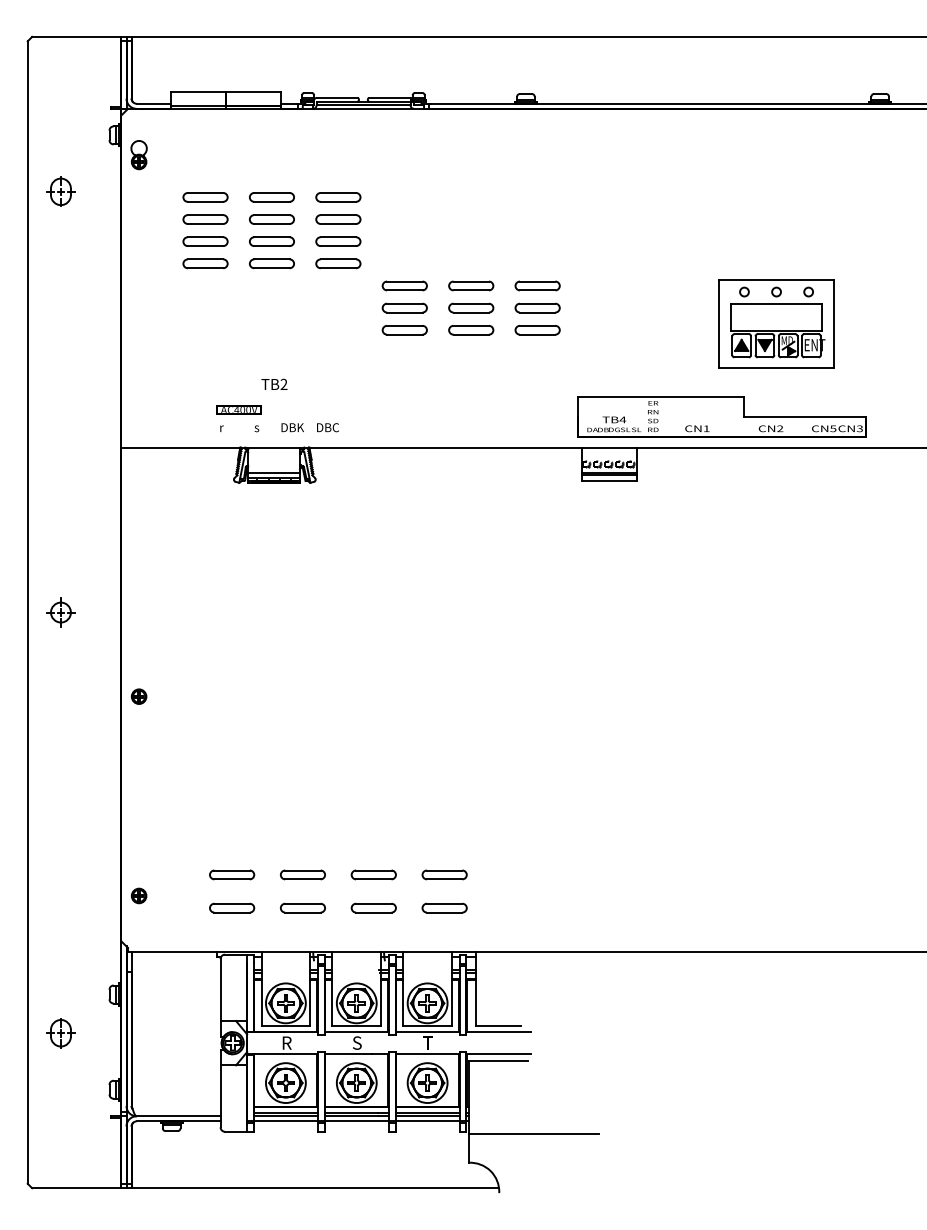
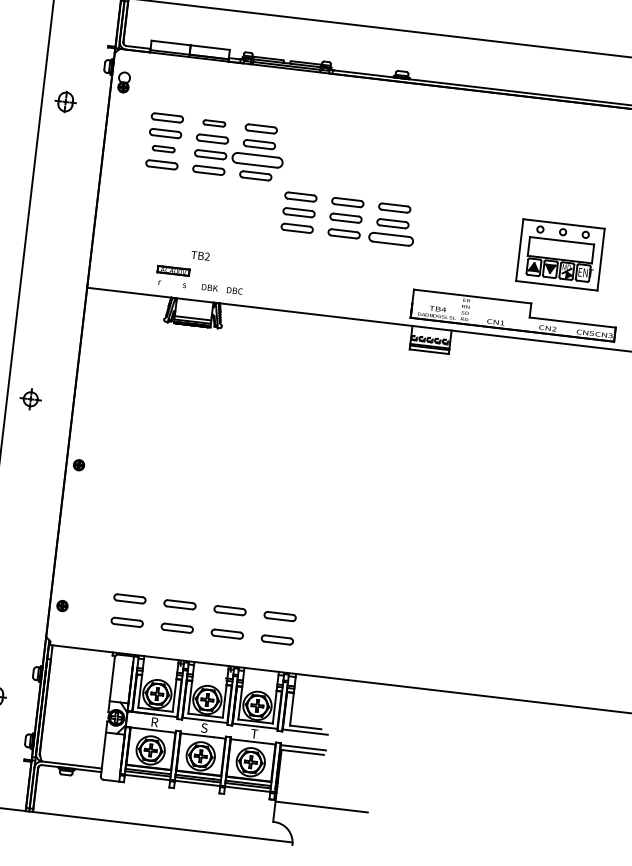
part: (271, 197) -> (214, 123), size x0.7
part: (205, 241) -> (163, 149), size x0.7
part: (338, 241) -> (257, 160), size x1.6
part: (537, 330) -> (390, 239), size x1.4

